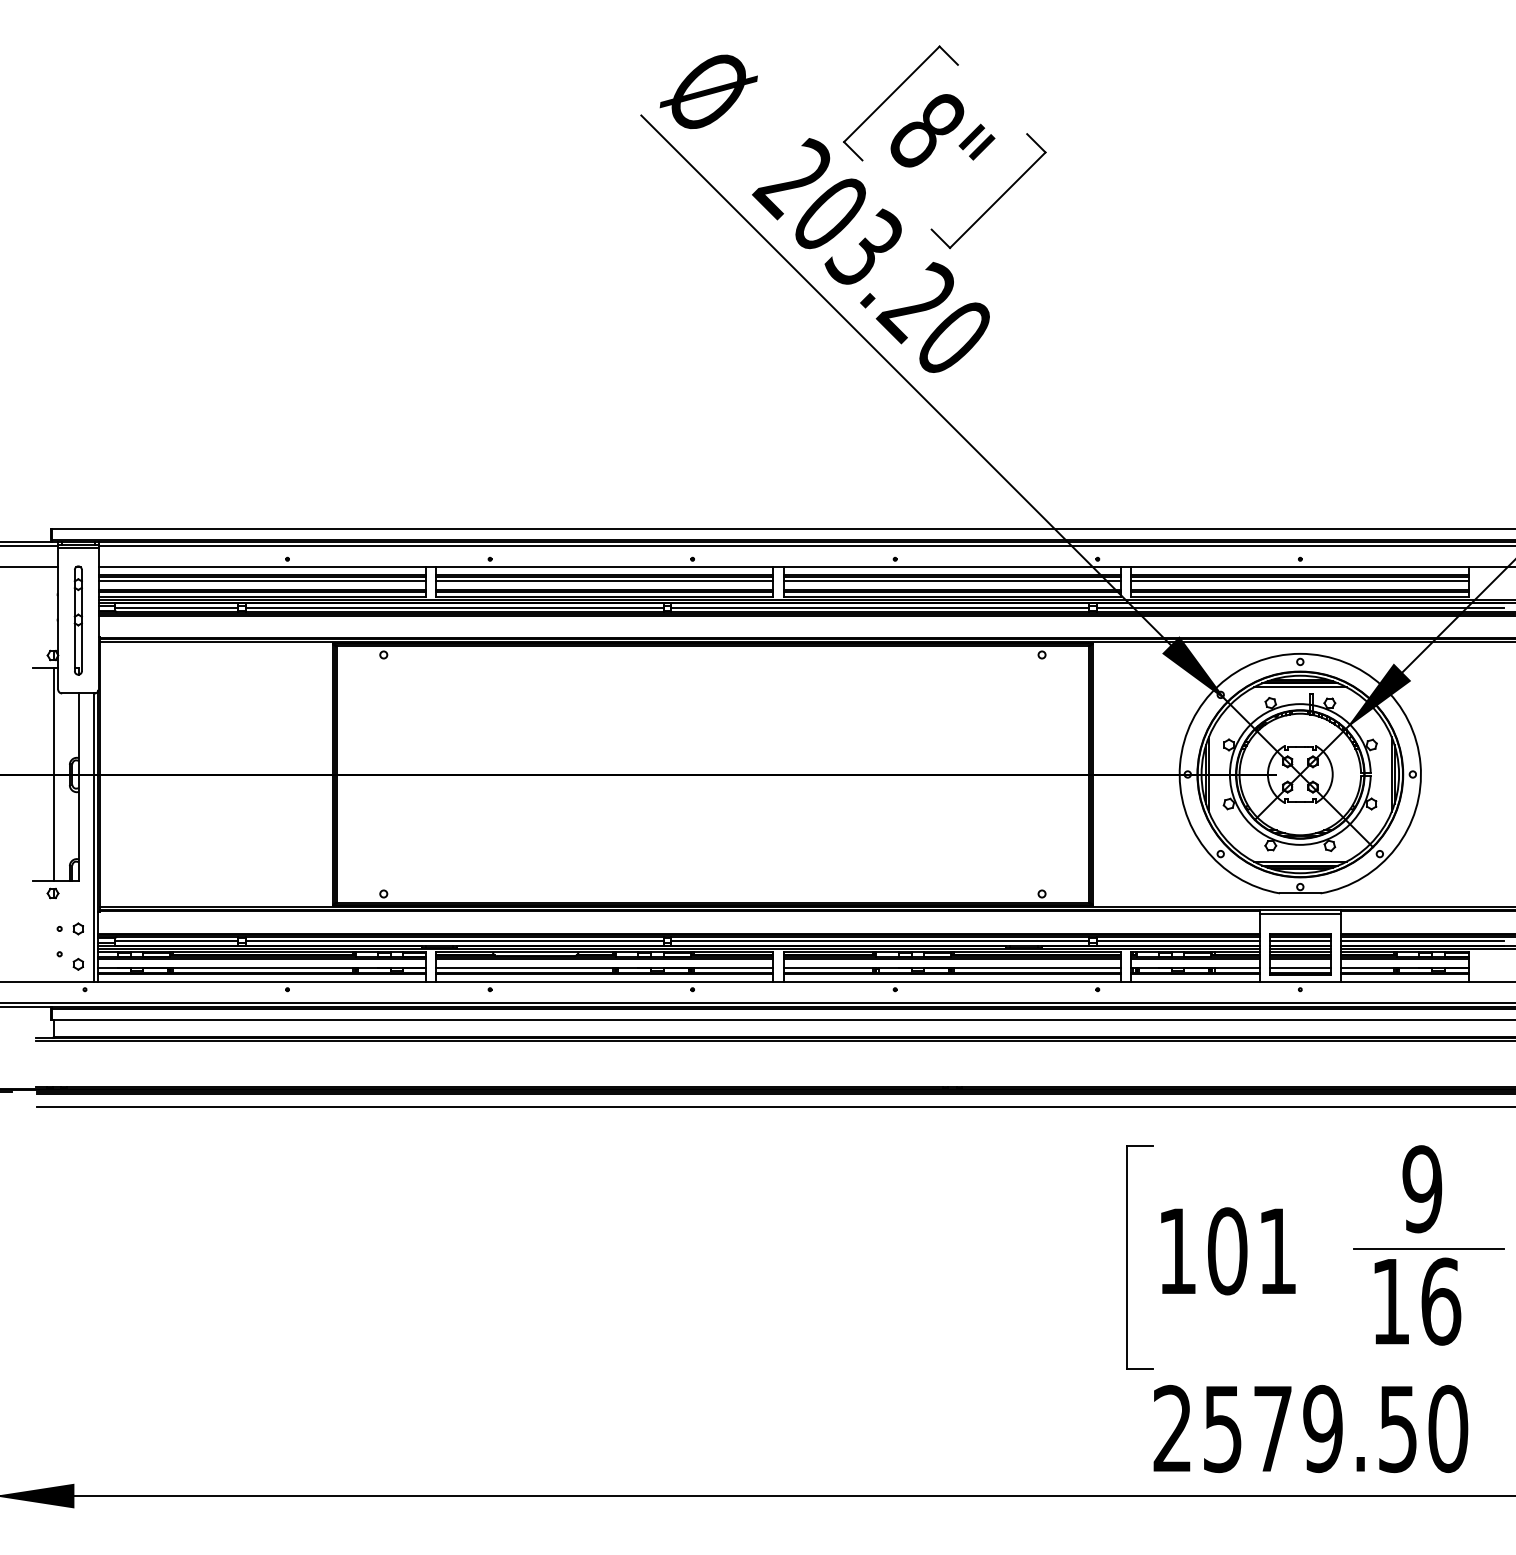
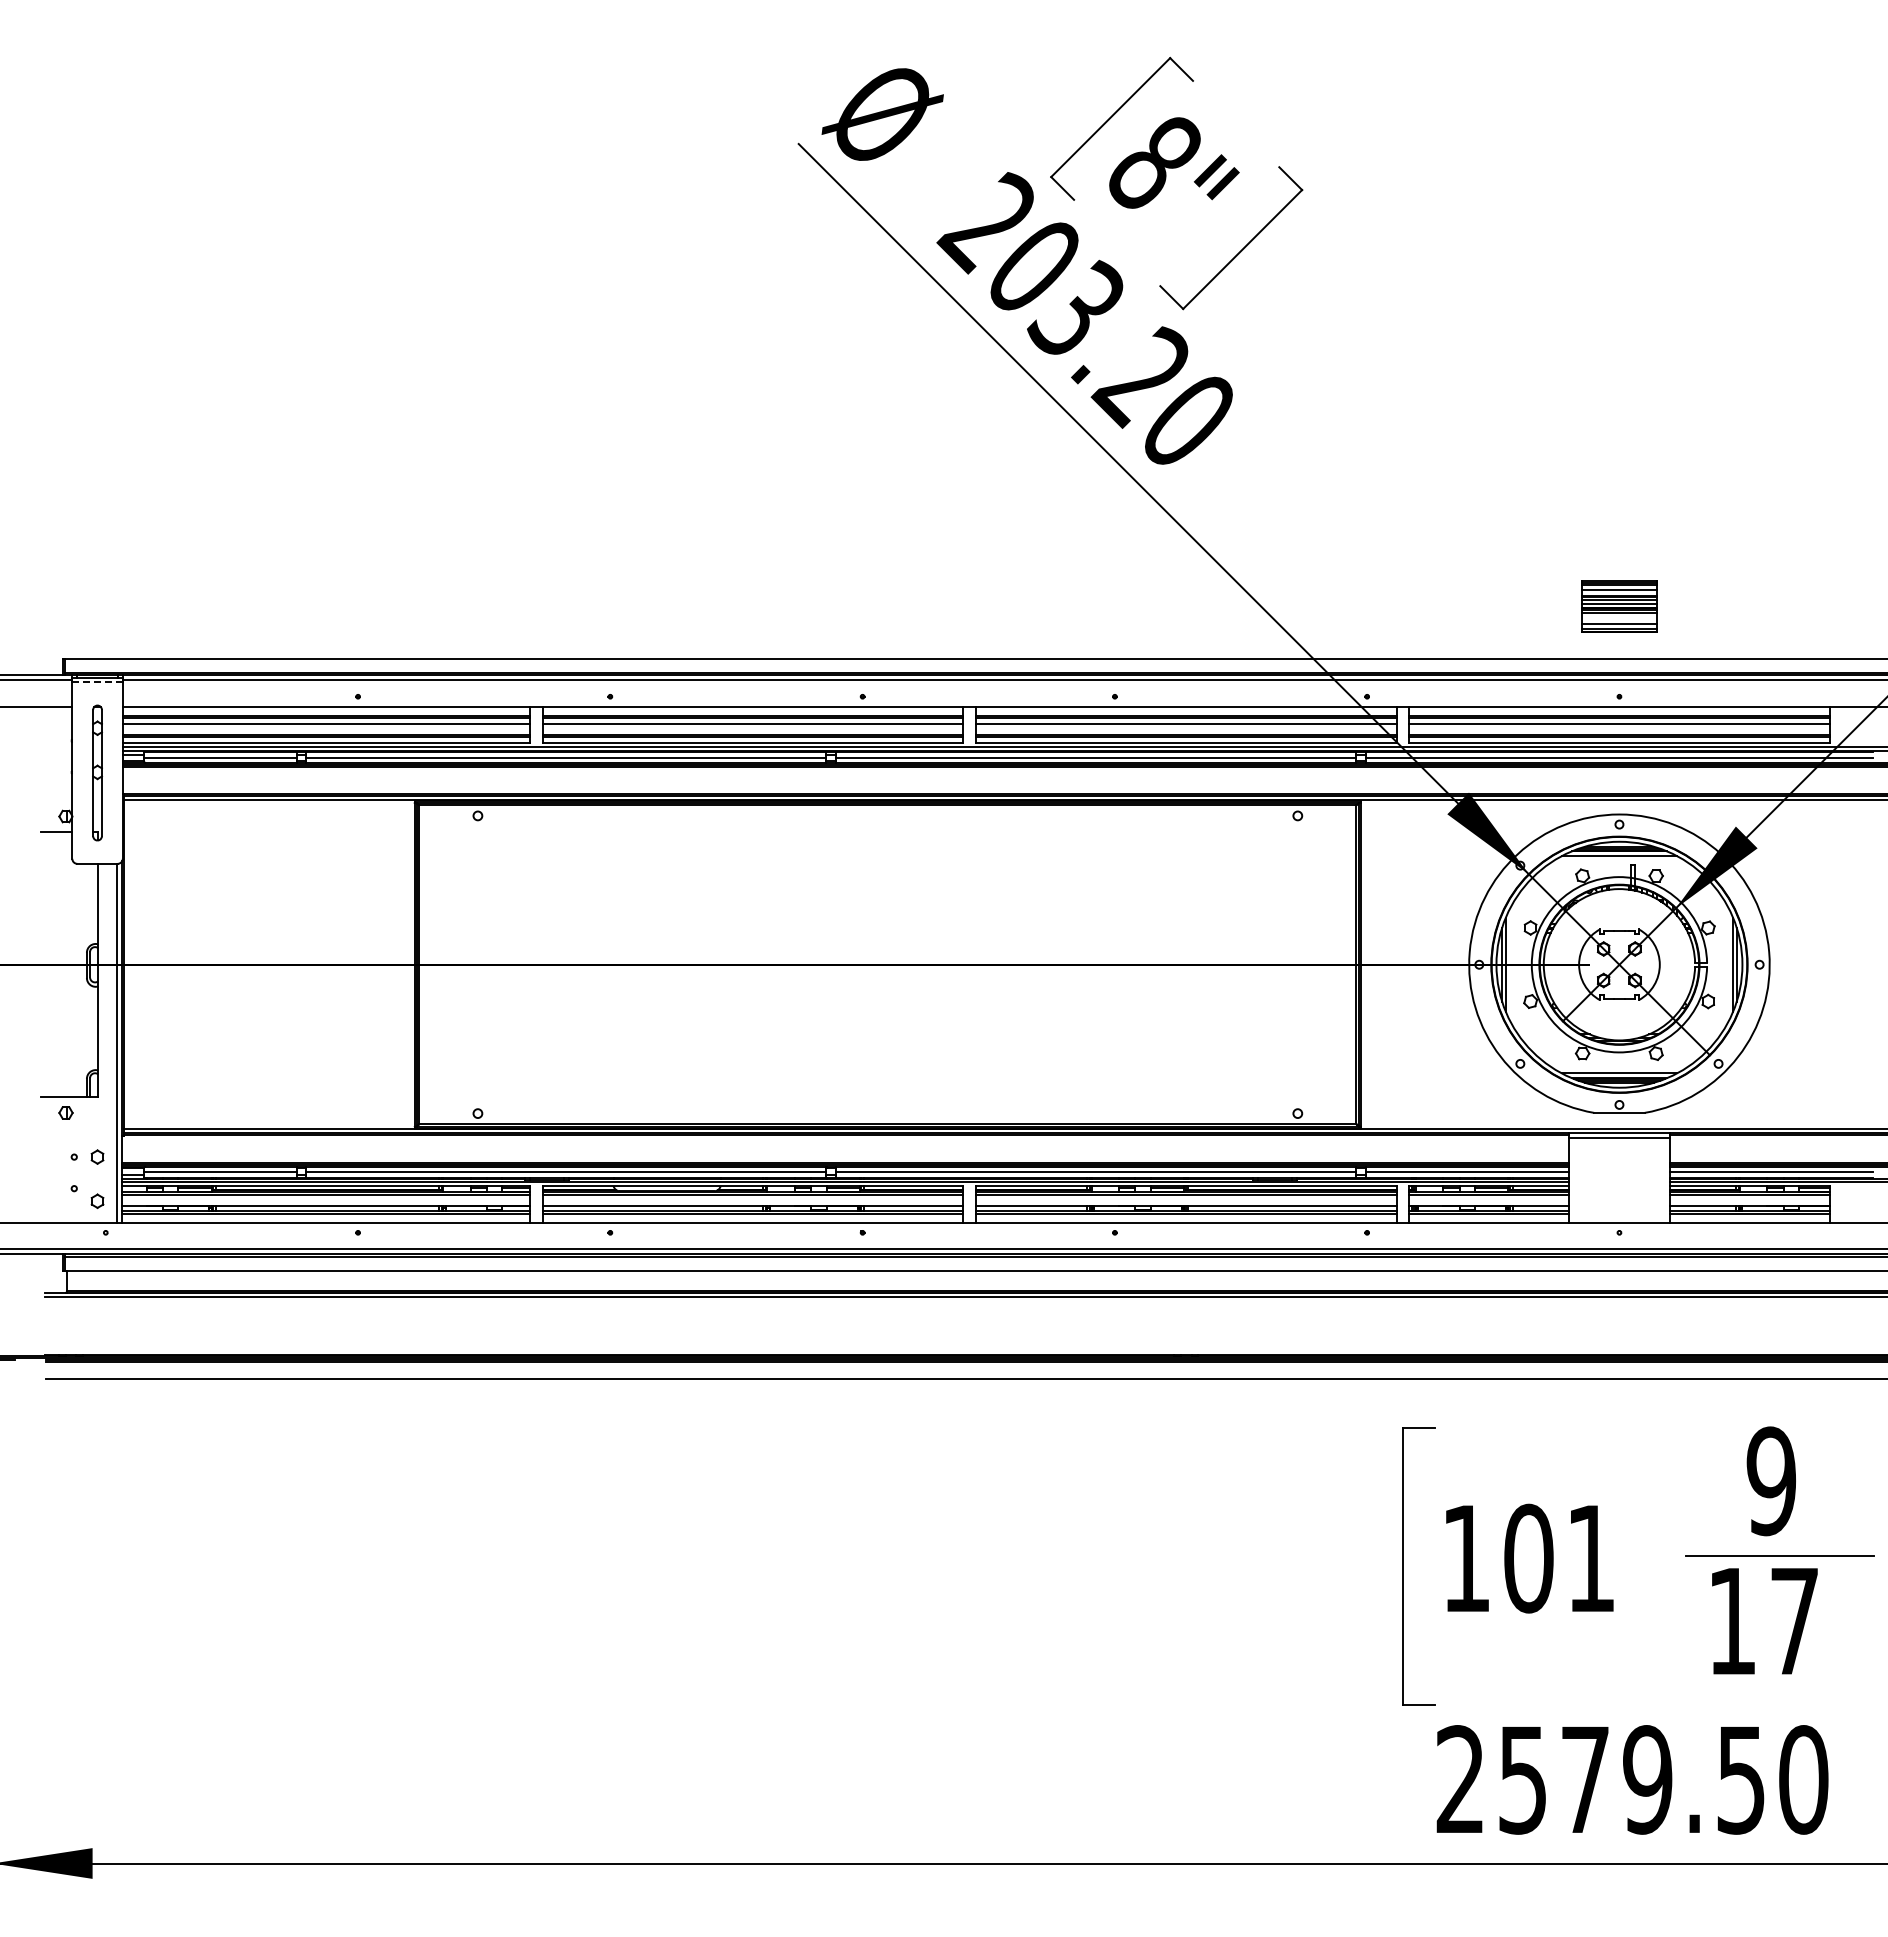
line: (79, 547) -> (98, 682), solid -> dashed
line: (53, 774) -> (66, 964), removed
part: (1300, 954) -> (1619, 606), moved
text: (1440, 1301) -> (1794, 1621), 16 -> 17

